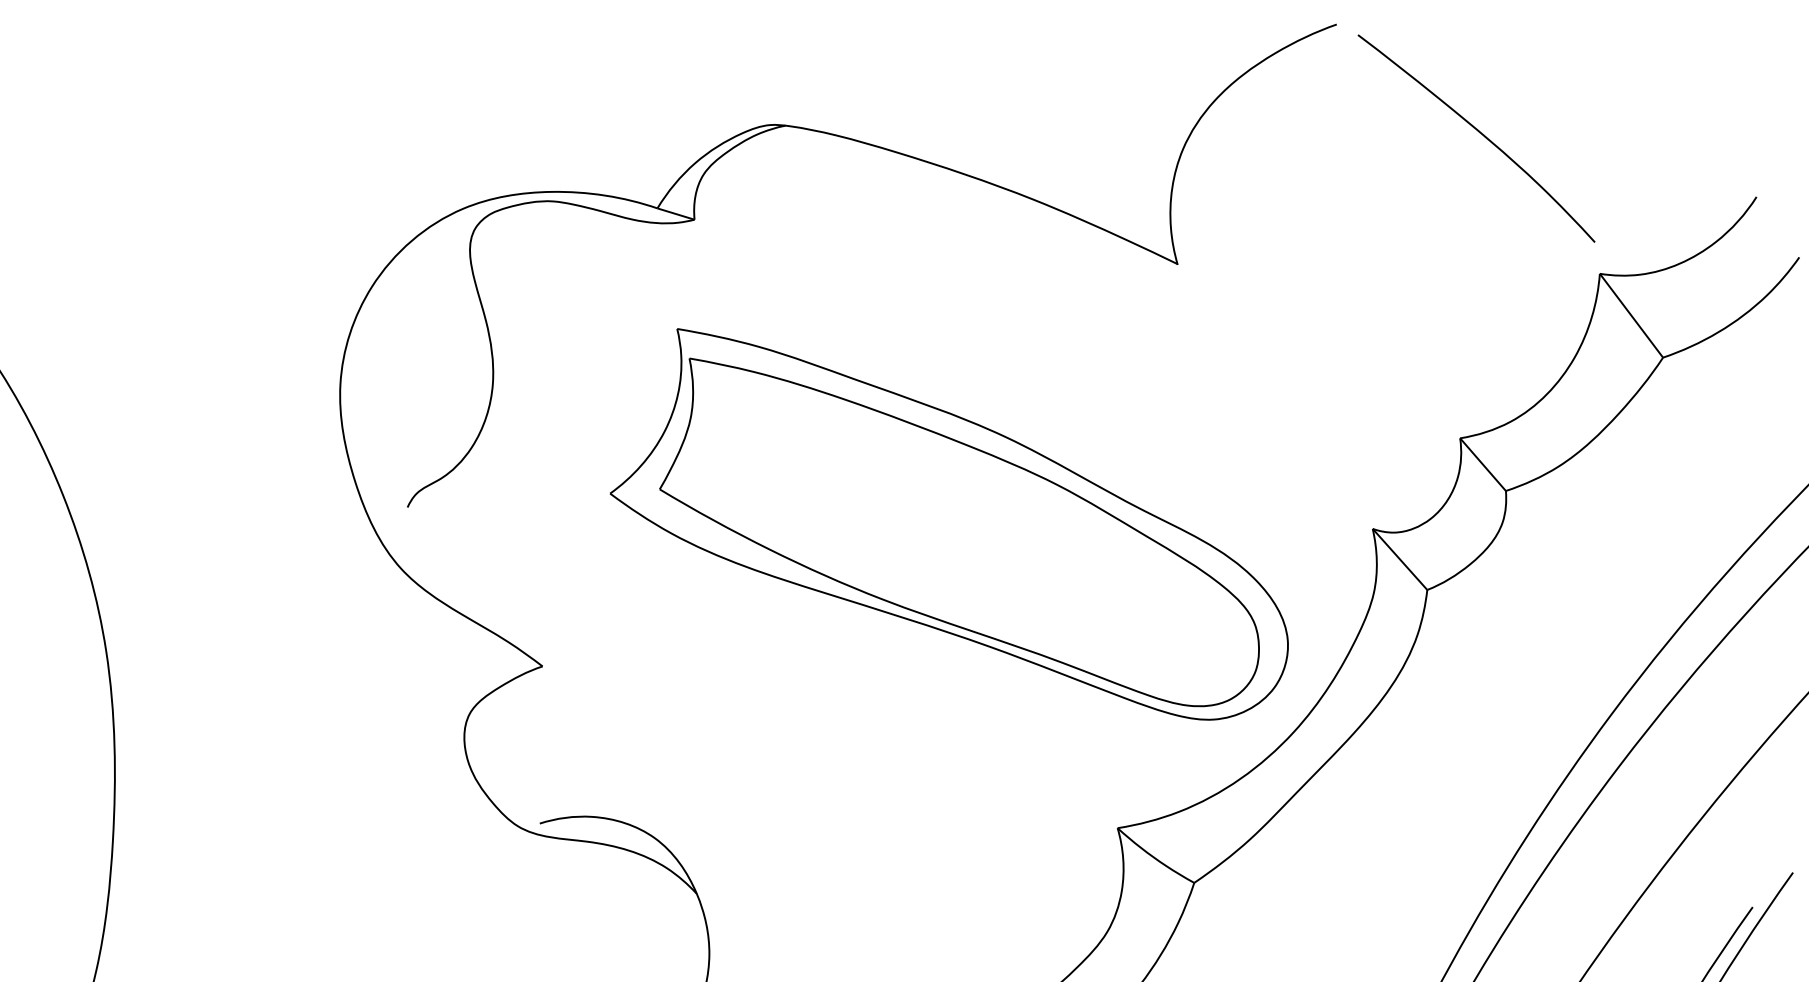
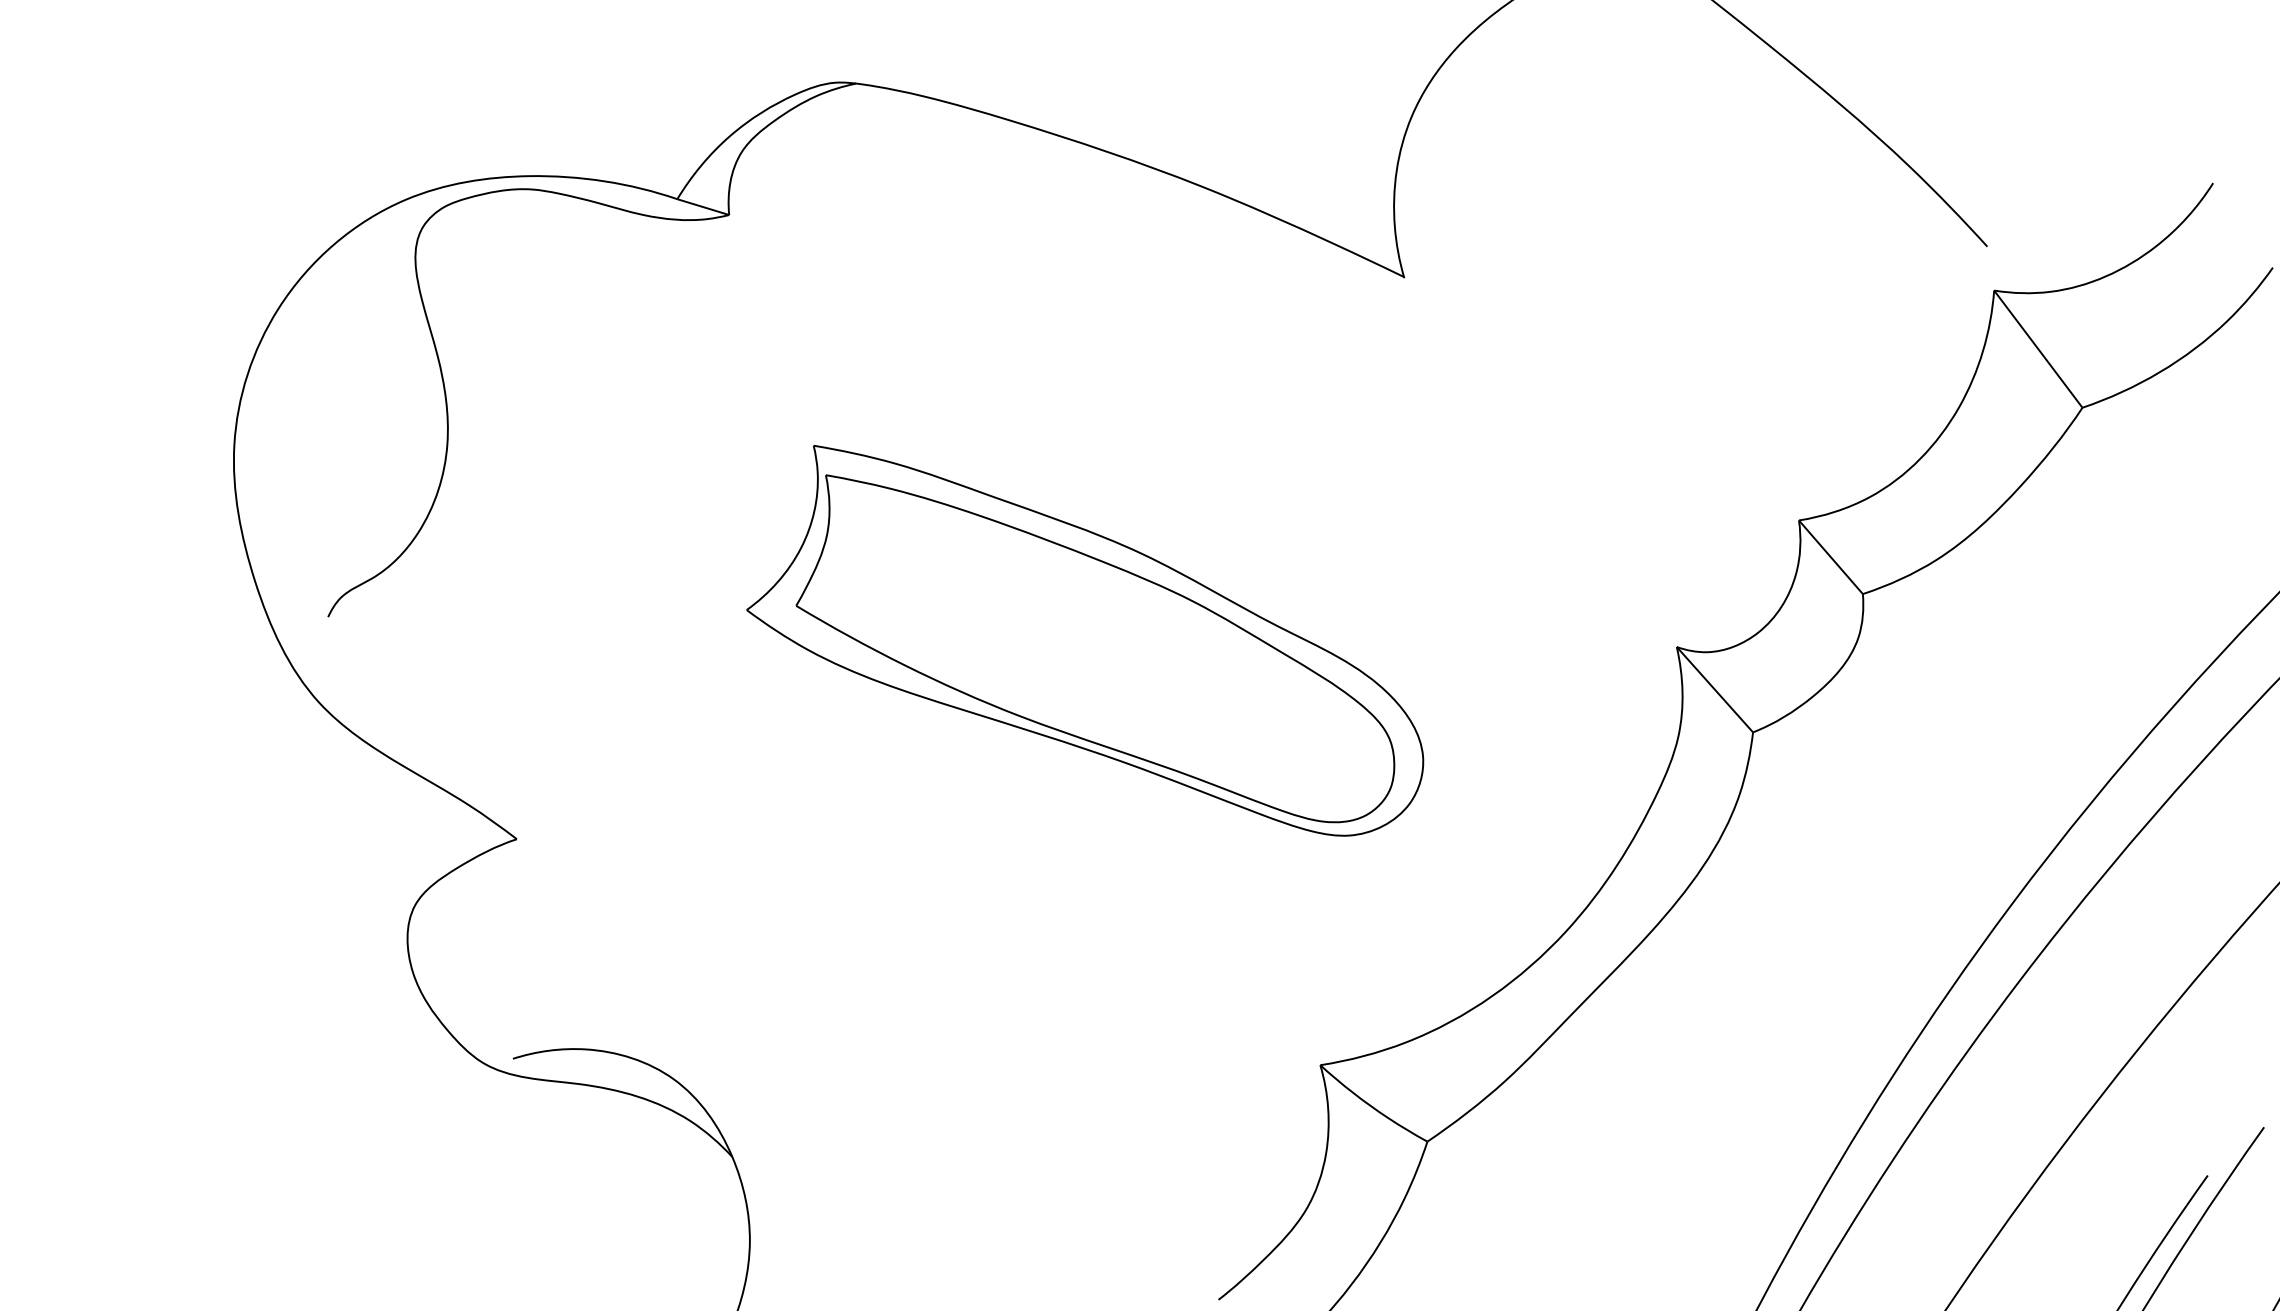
part: (949, 524) -> (1085, 640), size x0.71

